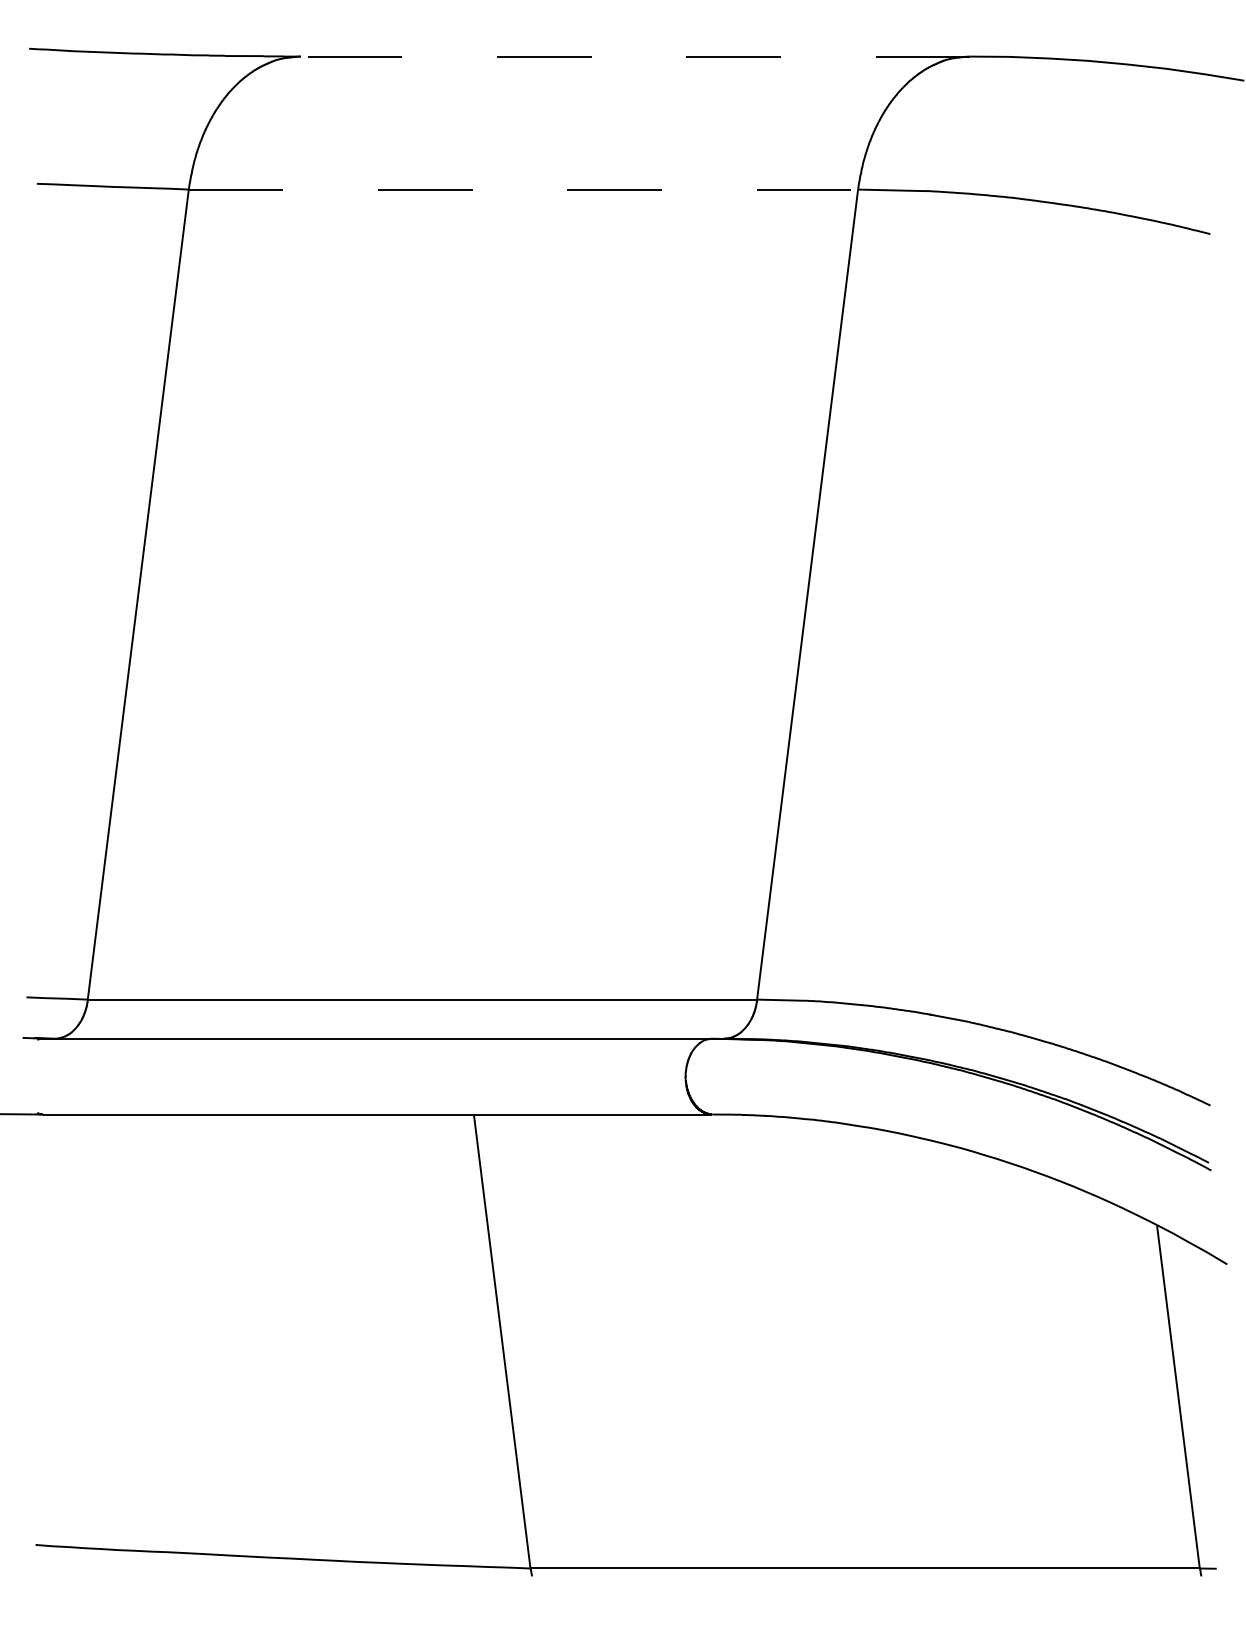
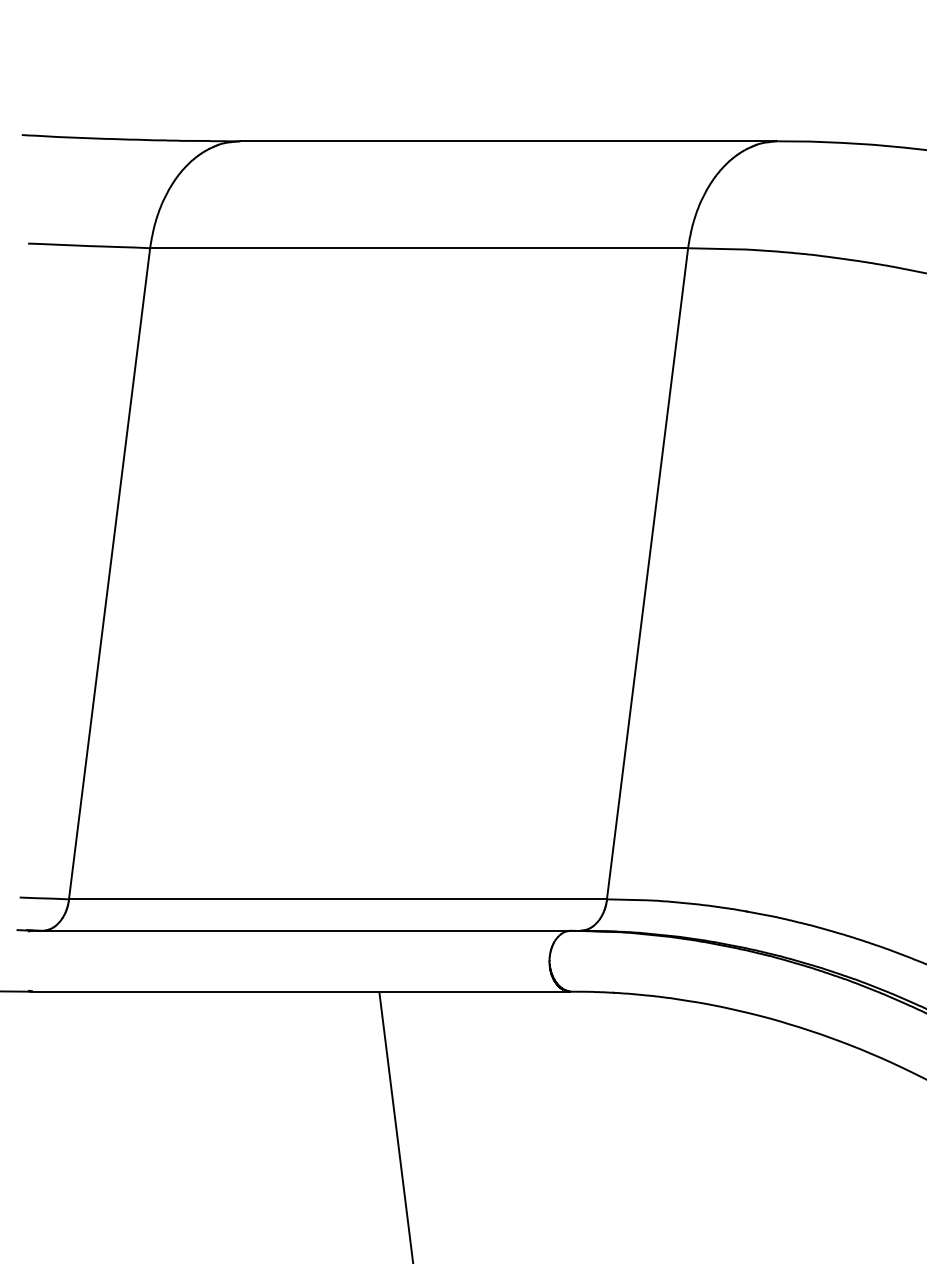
line: (635, 56) -> (509, 141), dashed -> solid
line: (523, 189) -> (419, 248), dashed -> solid

